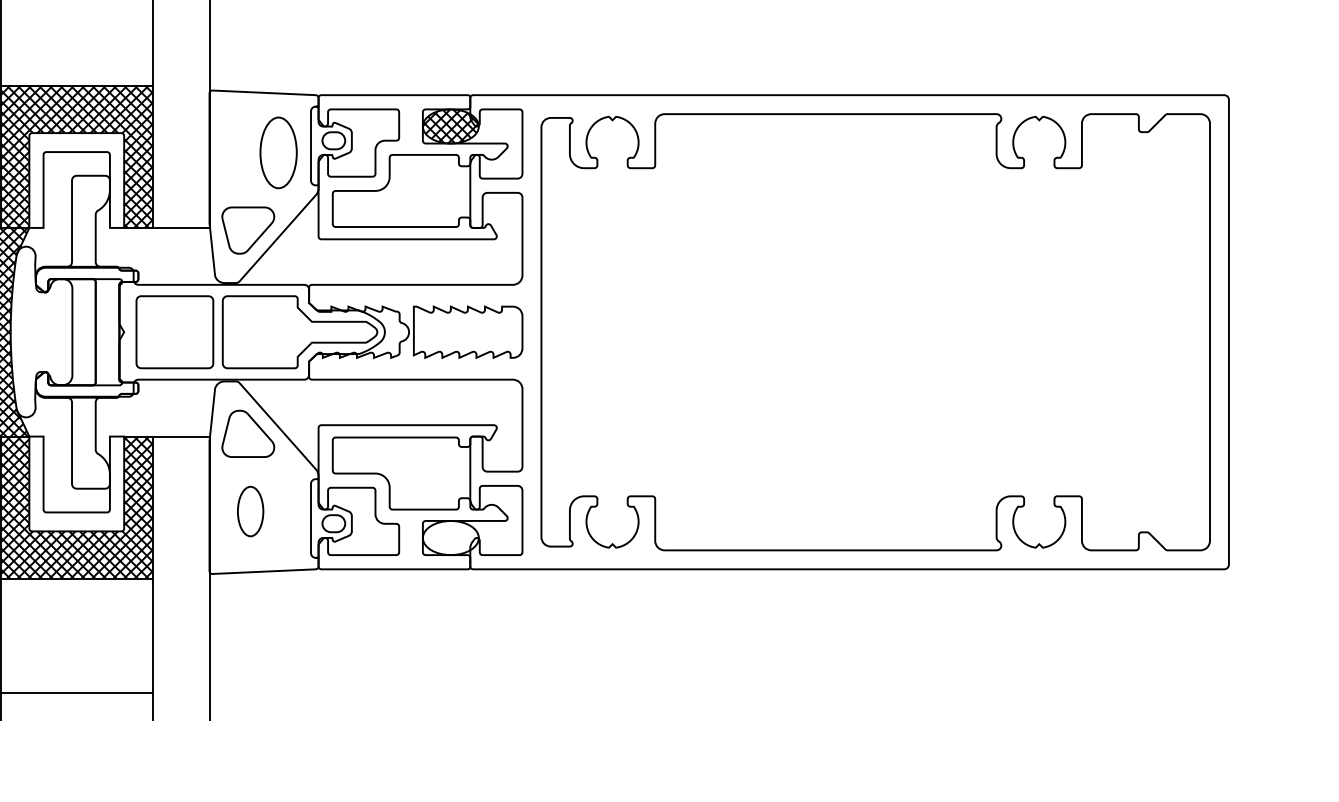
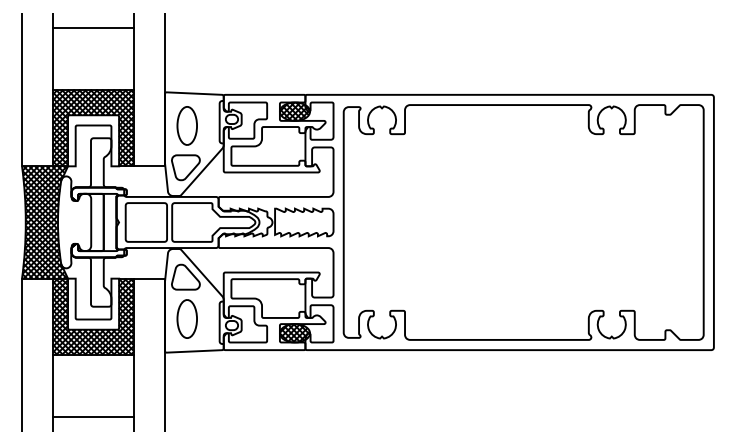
part: (277, 152) -> (186, 125), moved
part: (249, 510) -> (186, 318), size x1.43
hatch: (449, 538) -> (294, 333), added

